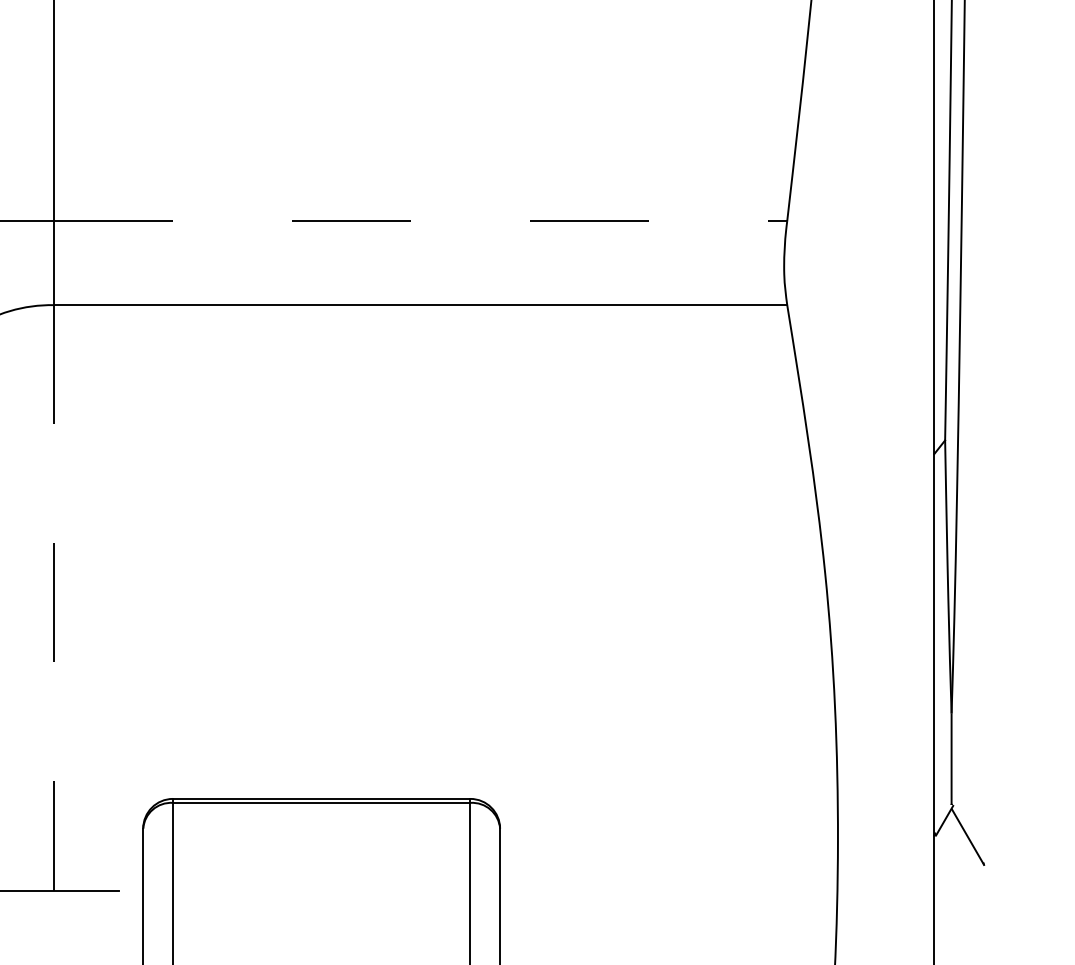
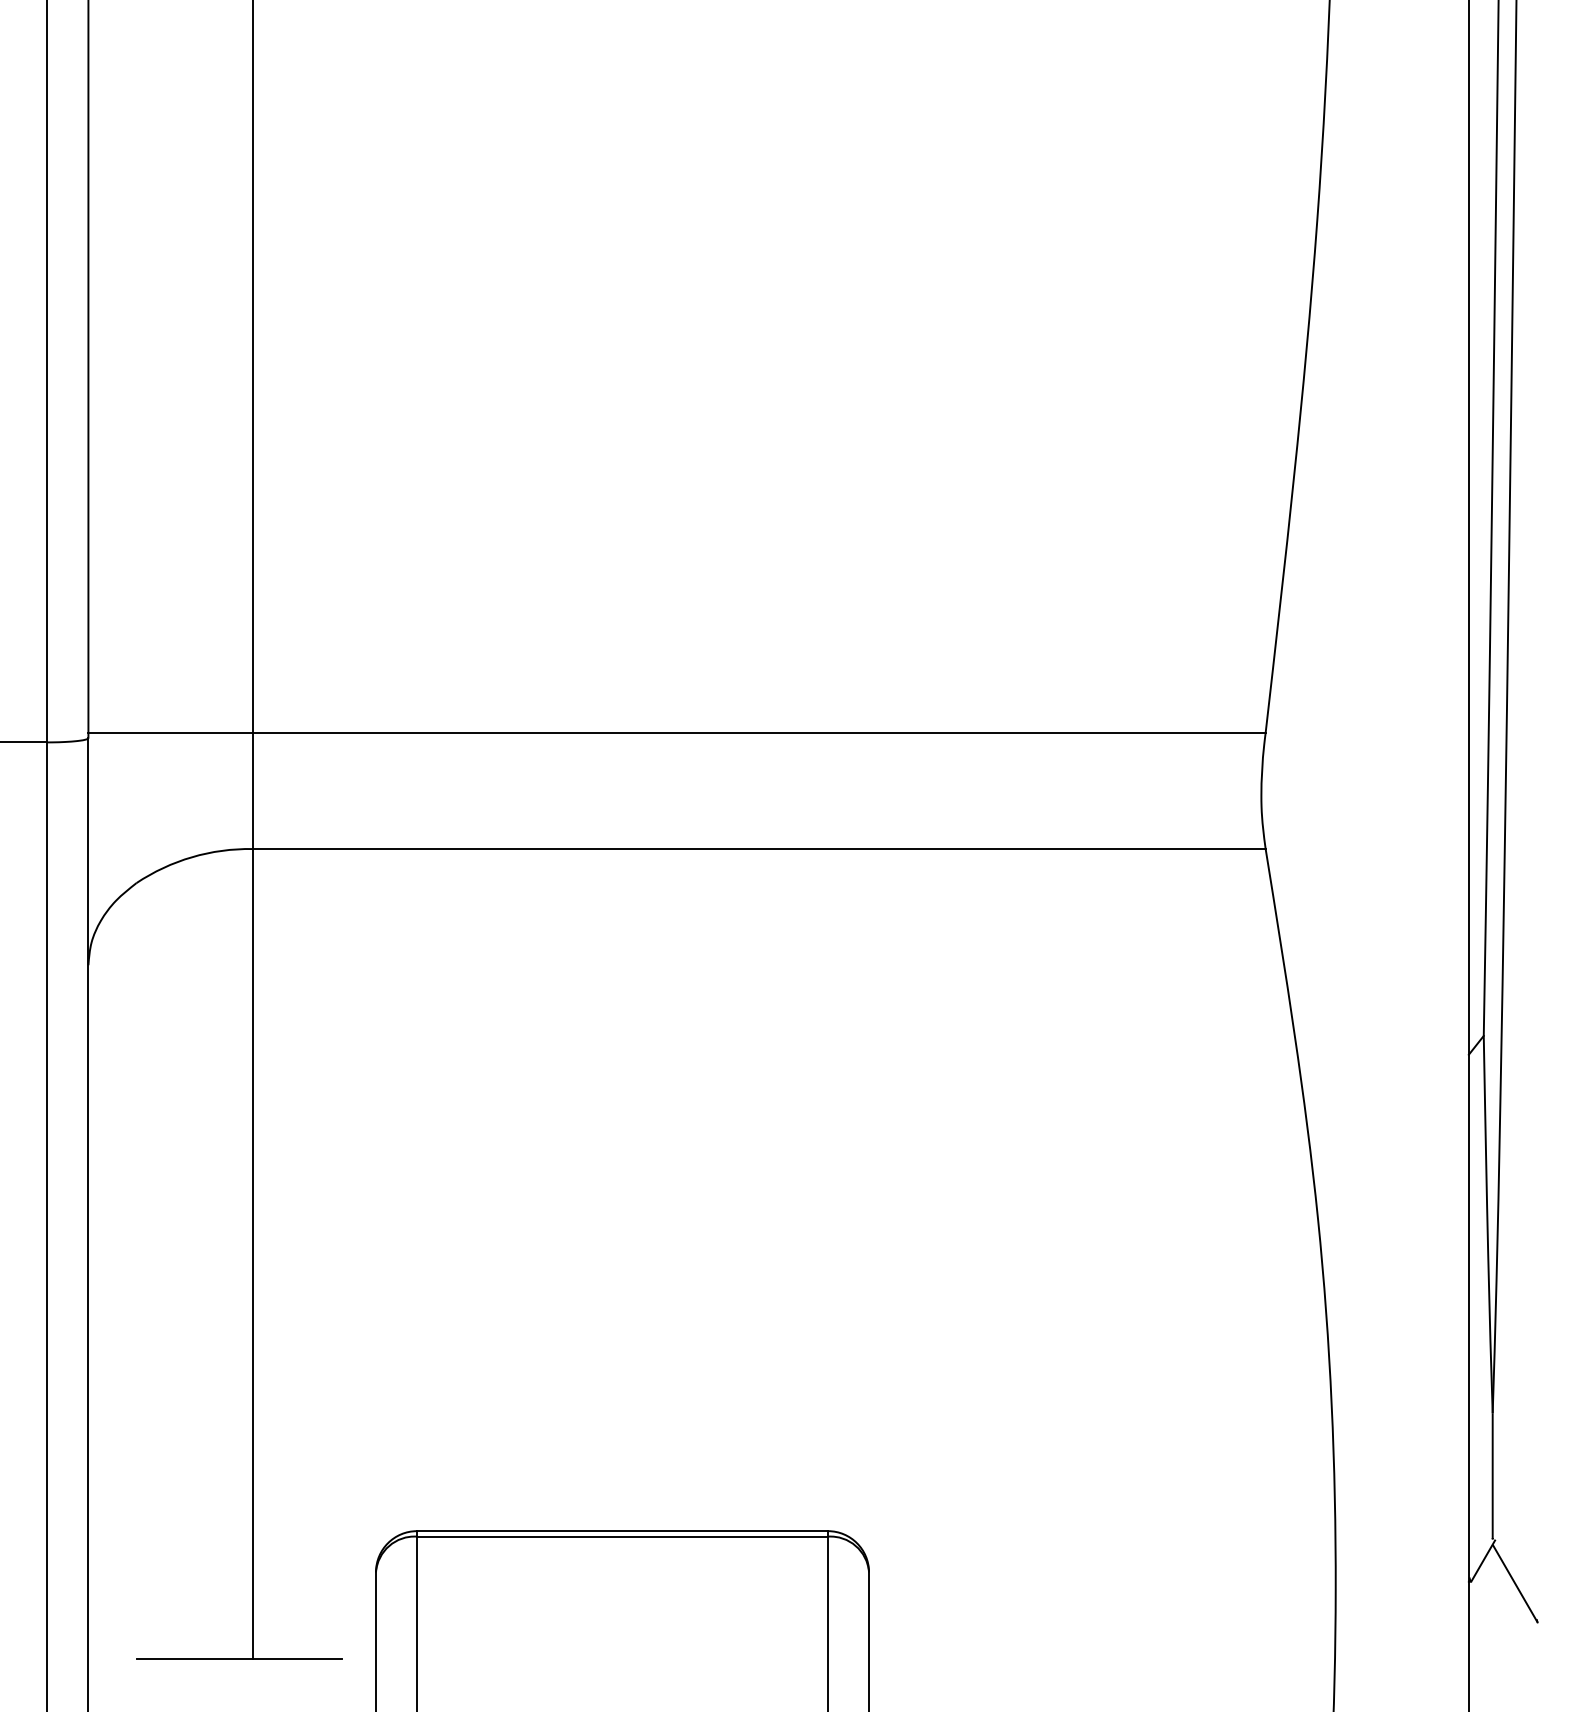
line: (420, 220) -> (759, 732), dashed -> solid
line: (53, 598) -> (252, 1254), dashed -> solid

